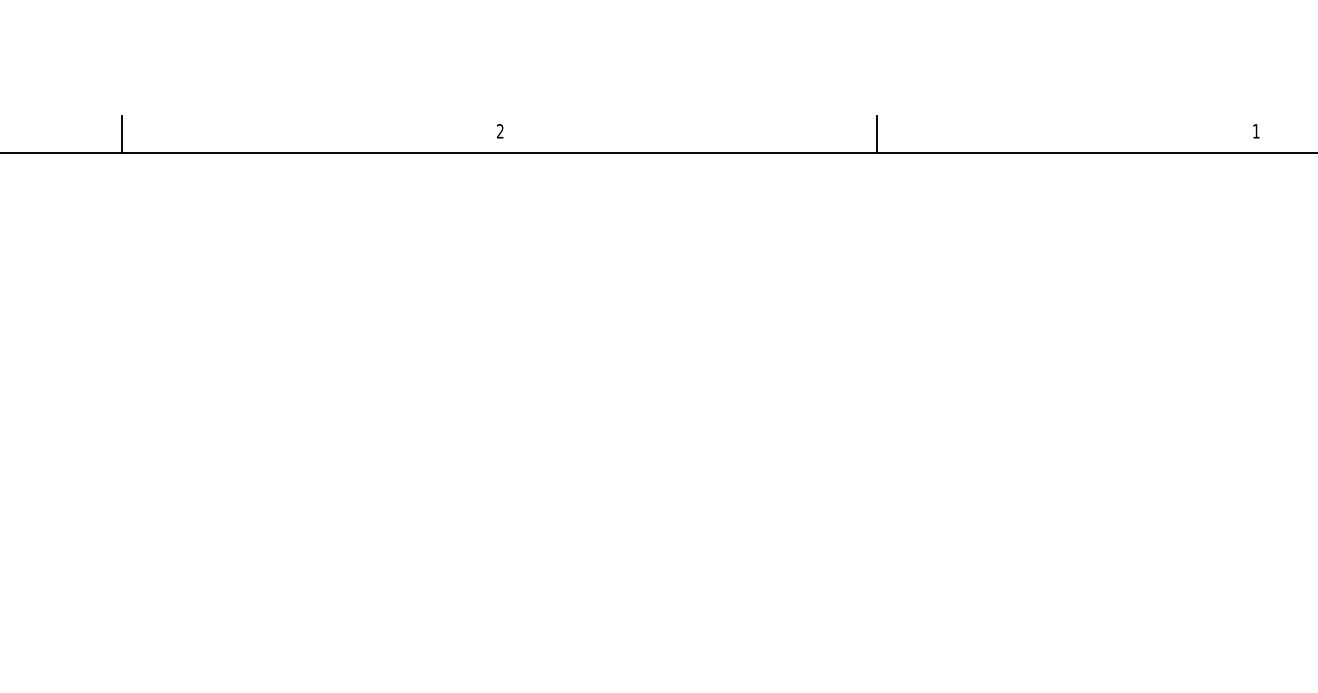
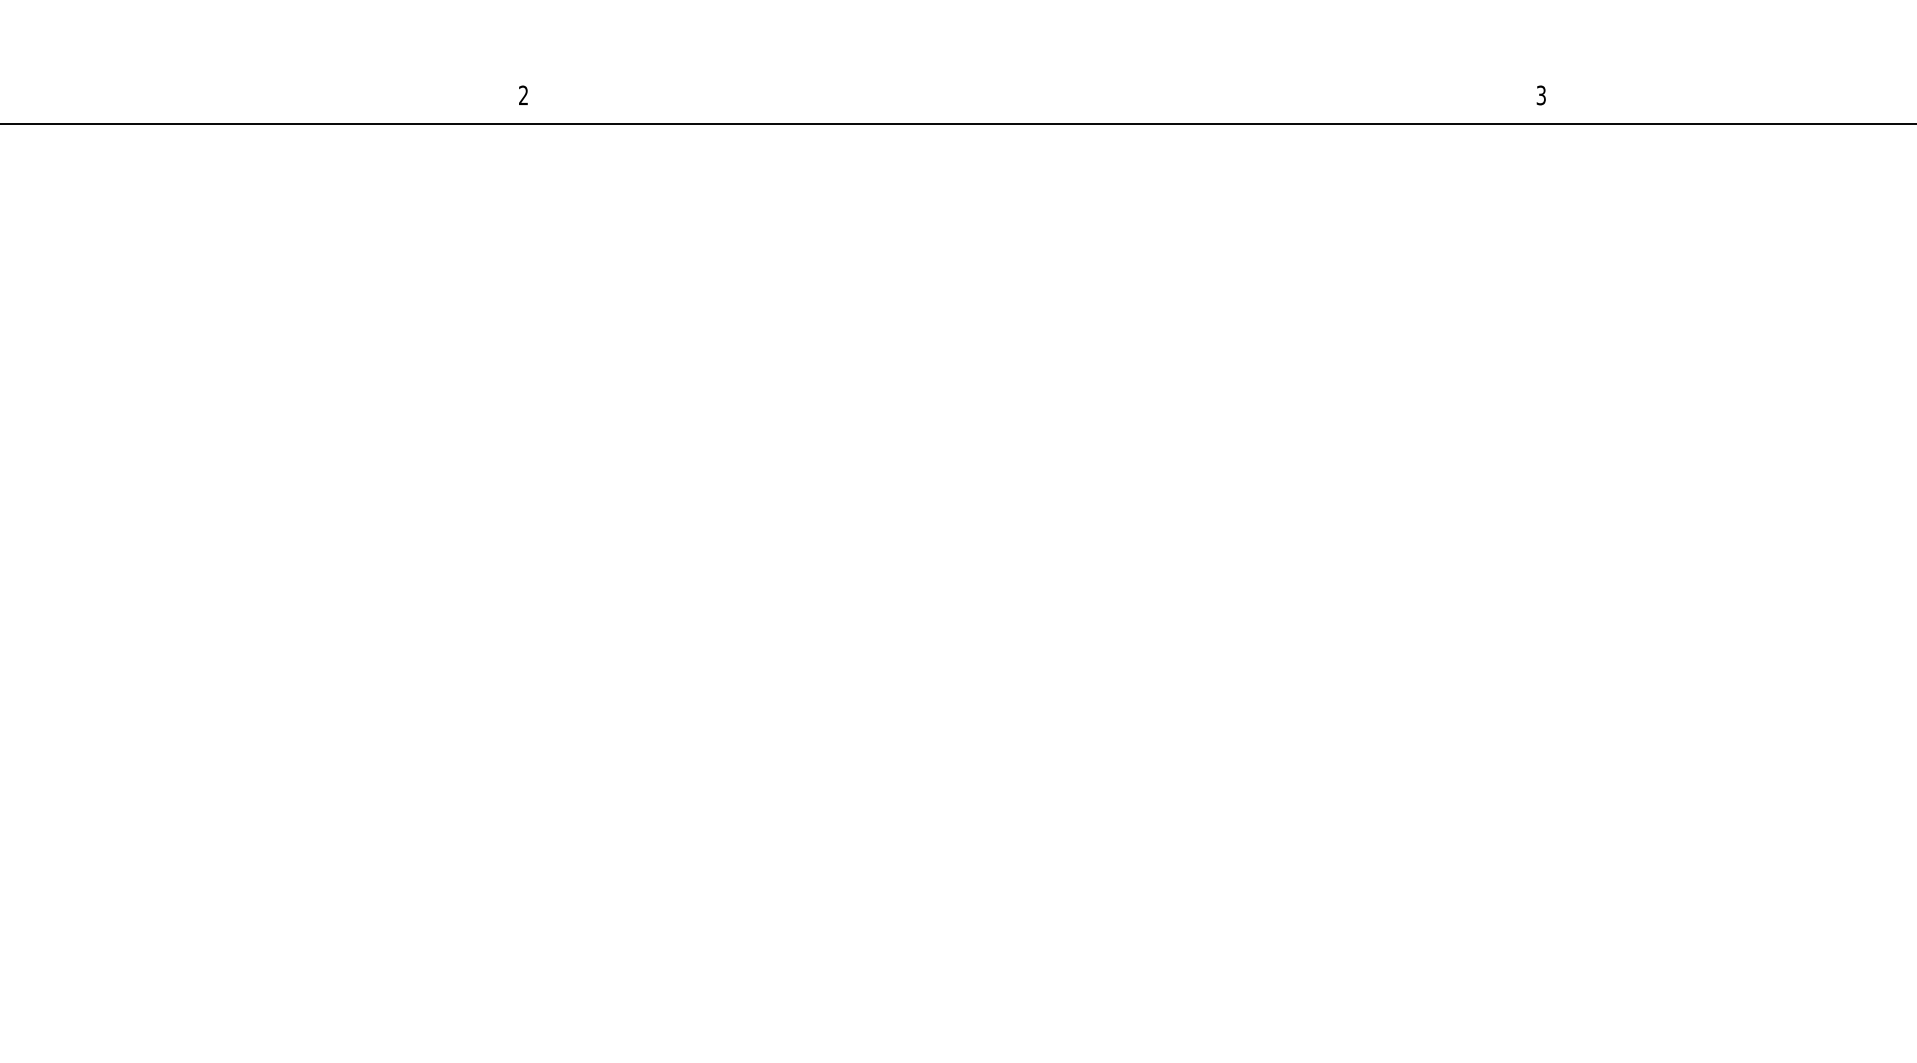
text: (1255, 131) -> (1540, 95), 1 -> 3
line: (121, 133) -> (13, 98), removed
line: (876, 133) -> (1030, 98), removed

